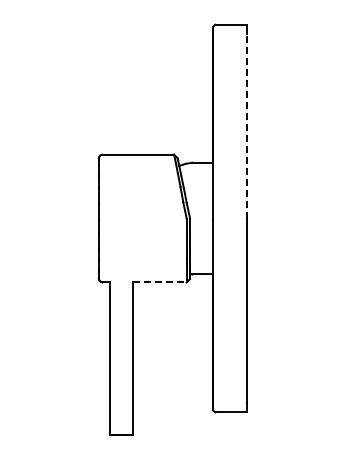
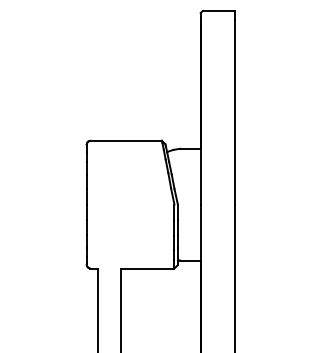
line: (247, 125) -> (235, 111), dashed -> solid
line: (159, 282) -> (147, 268), dashed -> solid

